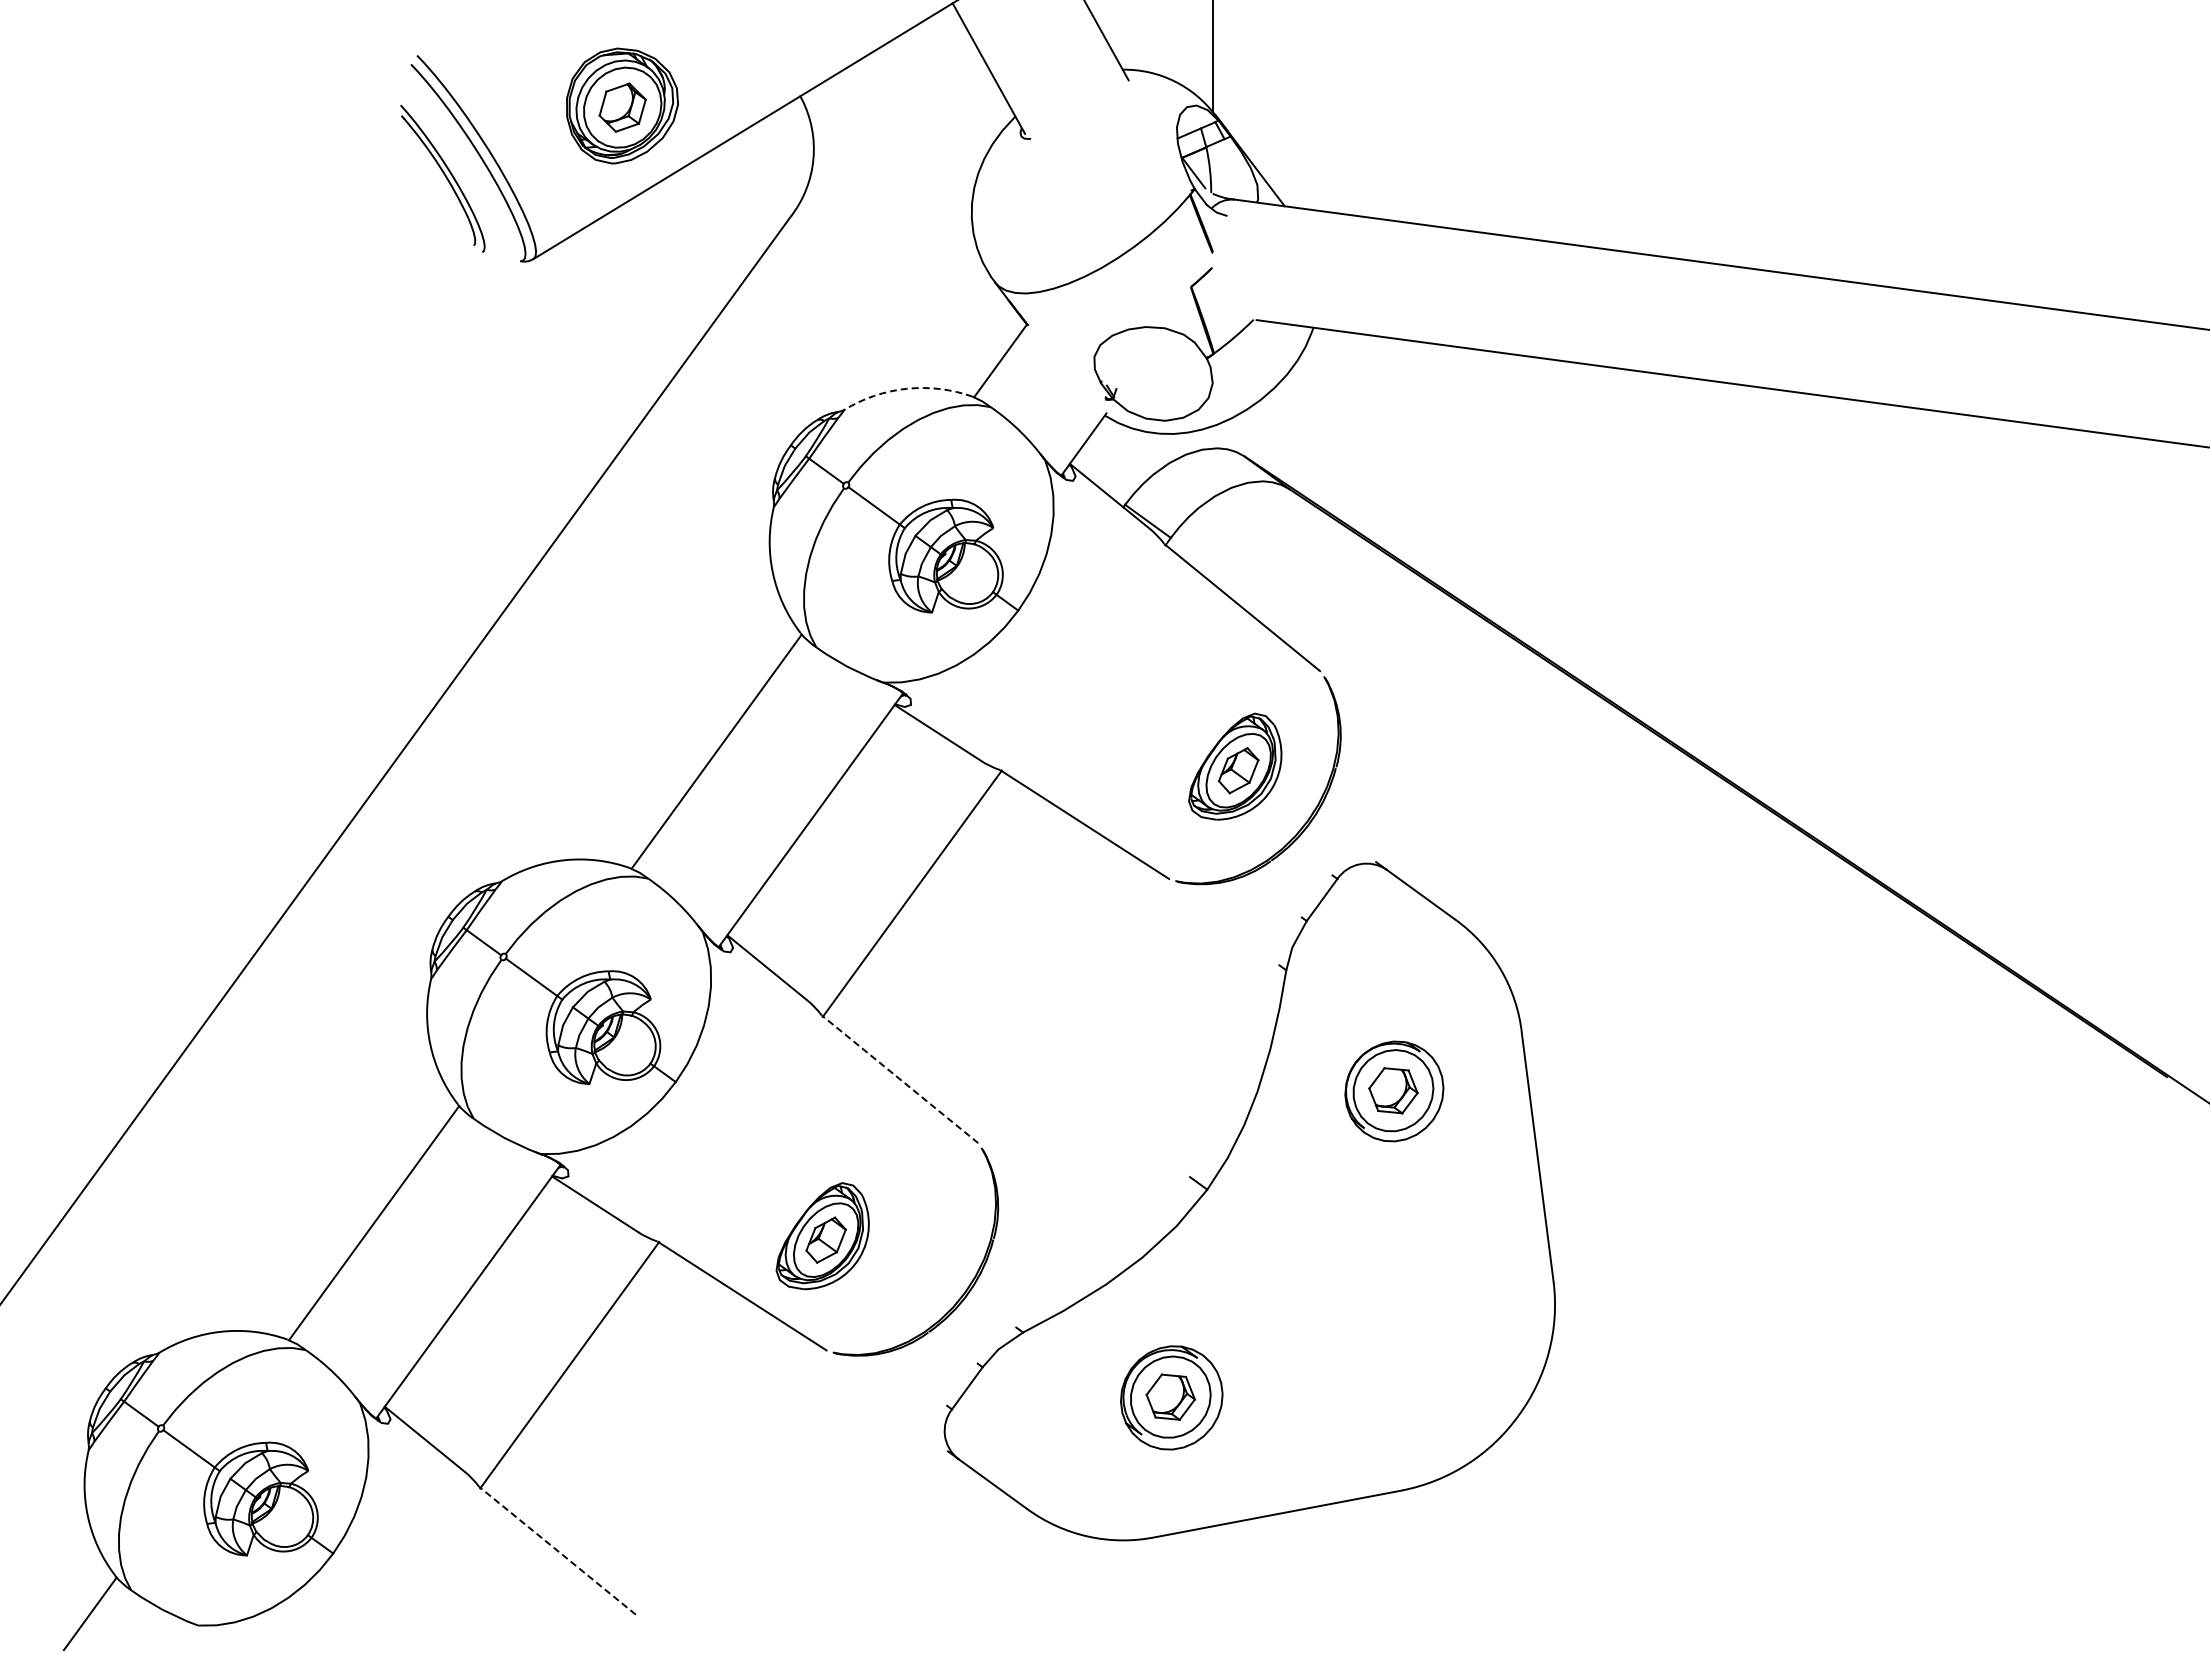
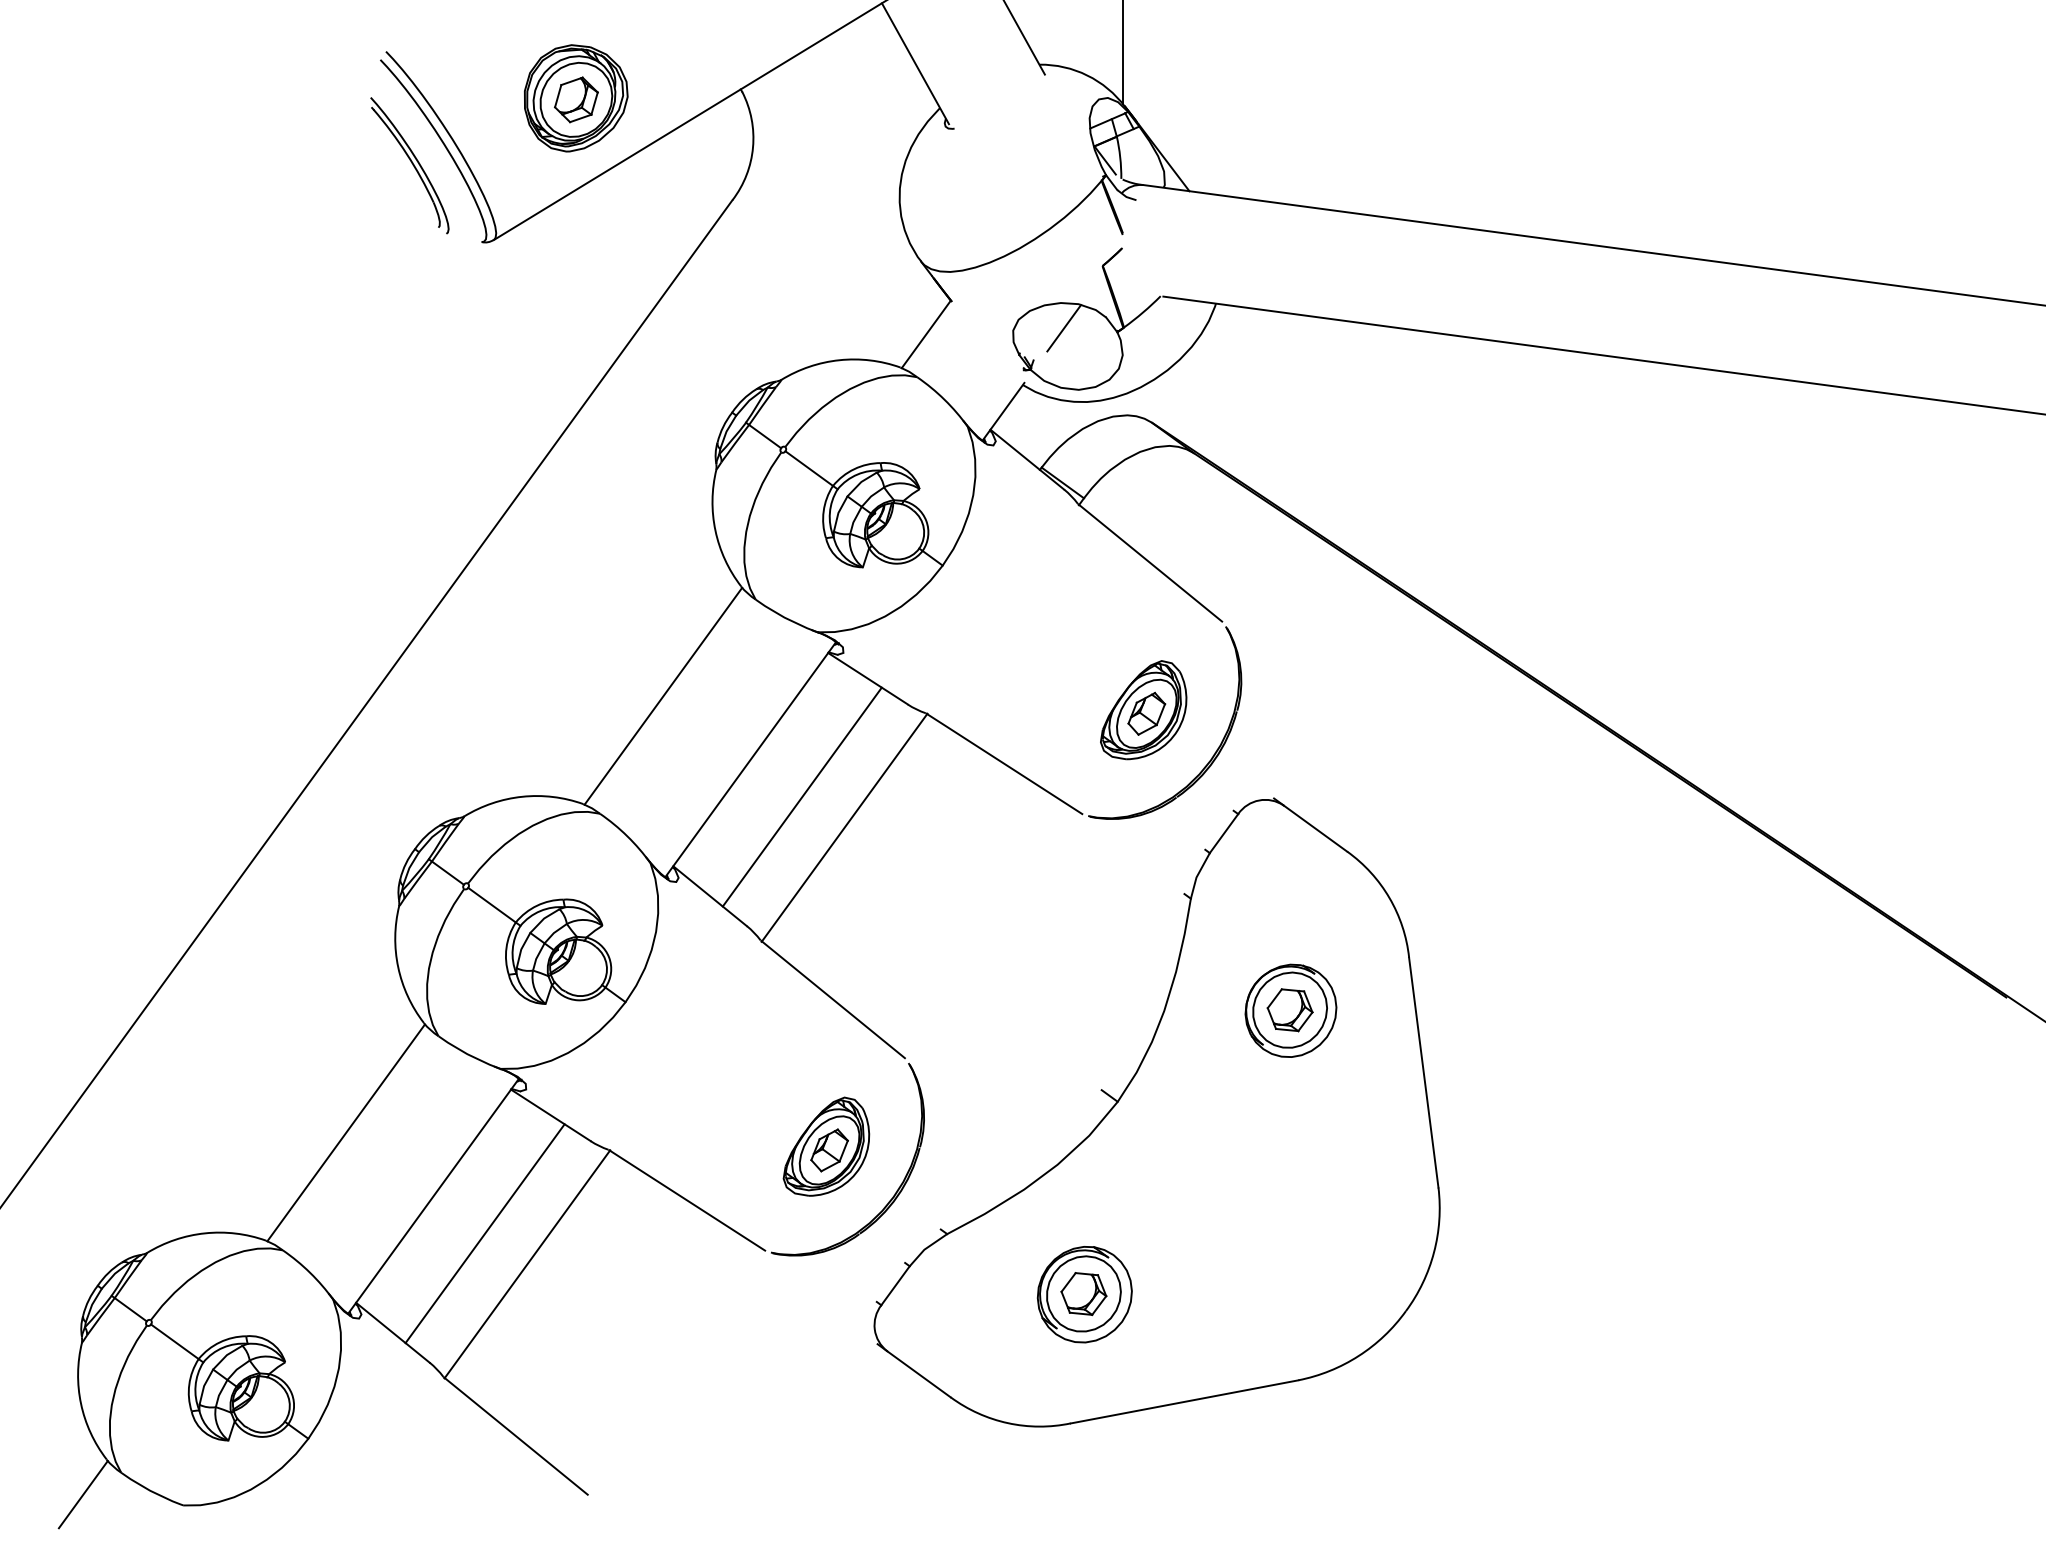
line: (1149, 354) -> (1064, 328), added
arc: (906, 388) -> (839, 359), dashed -> solid
line: (866, 860) -> (802, 797), added
line: (899, 1078) -> (832, 998), dashed -> solid
part: (822, 1236) -> (826, 1147), moved
line: (524, 1331) -> (485, 1233), added
line: (556, 1550) -> (515, 1435), dashed -> solid

